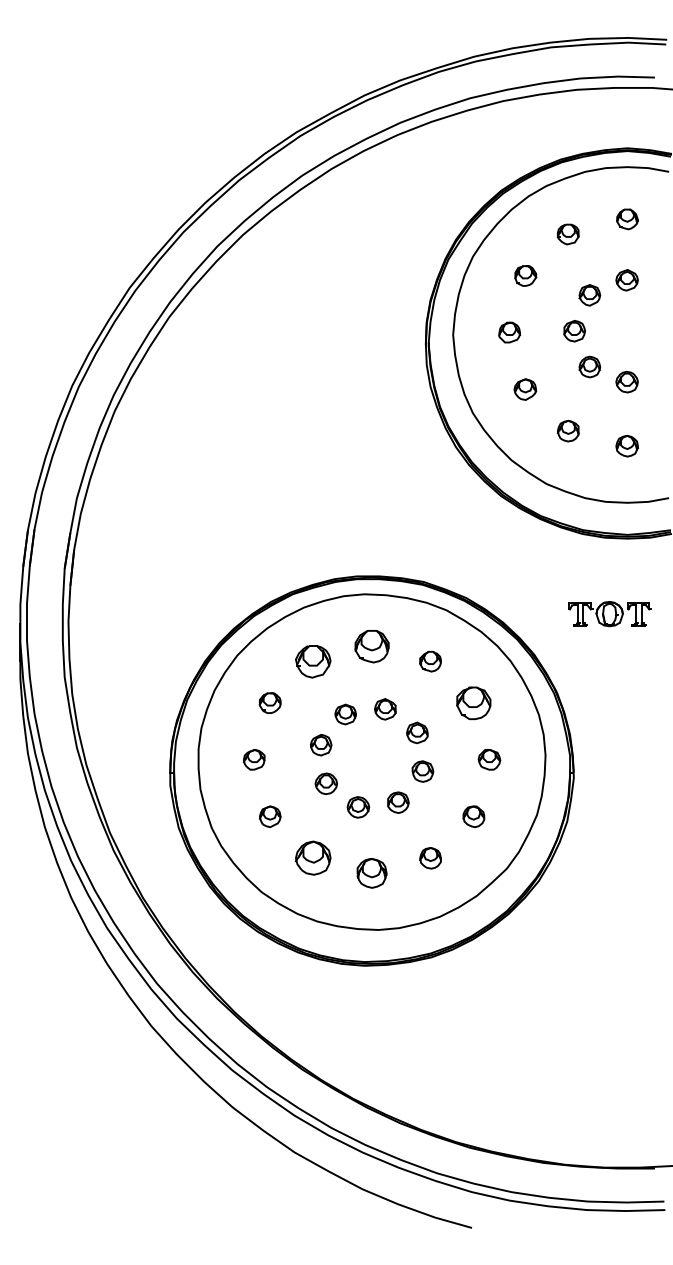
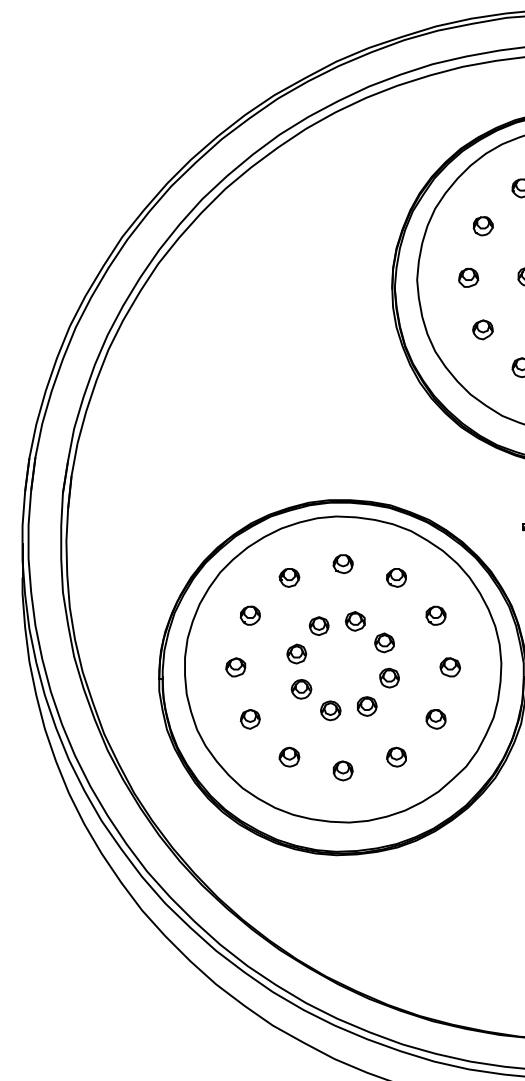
part: (371, 646) -> (342, 564), size x0.62
part: (312, 661) -> (288, 577), size x0.62
part: (473, 702) -> (435, 615), size x0.62
part: (312, 858) -> (288, 757), size x0.62
part: (371, 873) -> (342, 771), size x0.71

